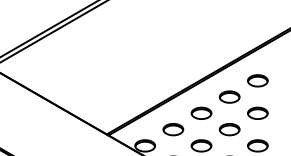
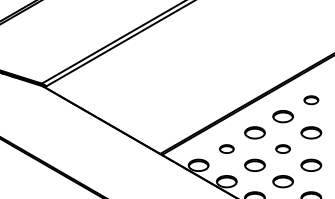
part: (258, 80) -> (311, 99), size x0.7
part: (173, 129) -> (226, 148), size x0.7
part: (229, 129) -> (282, 148), size x0.7

